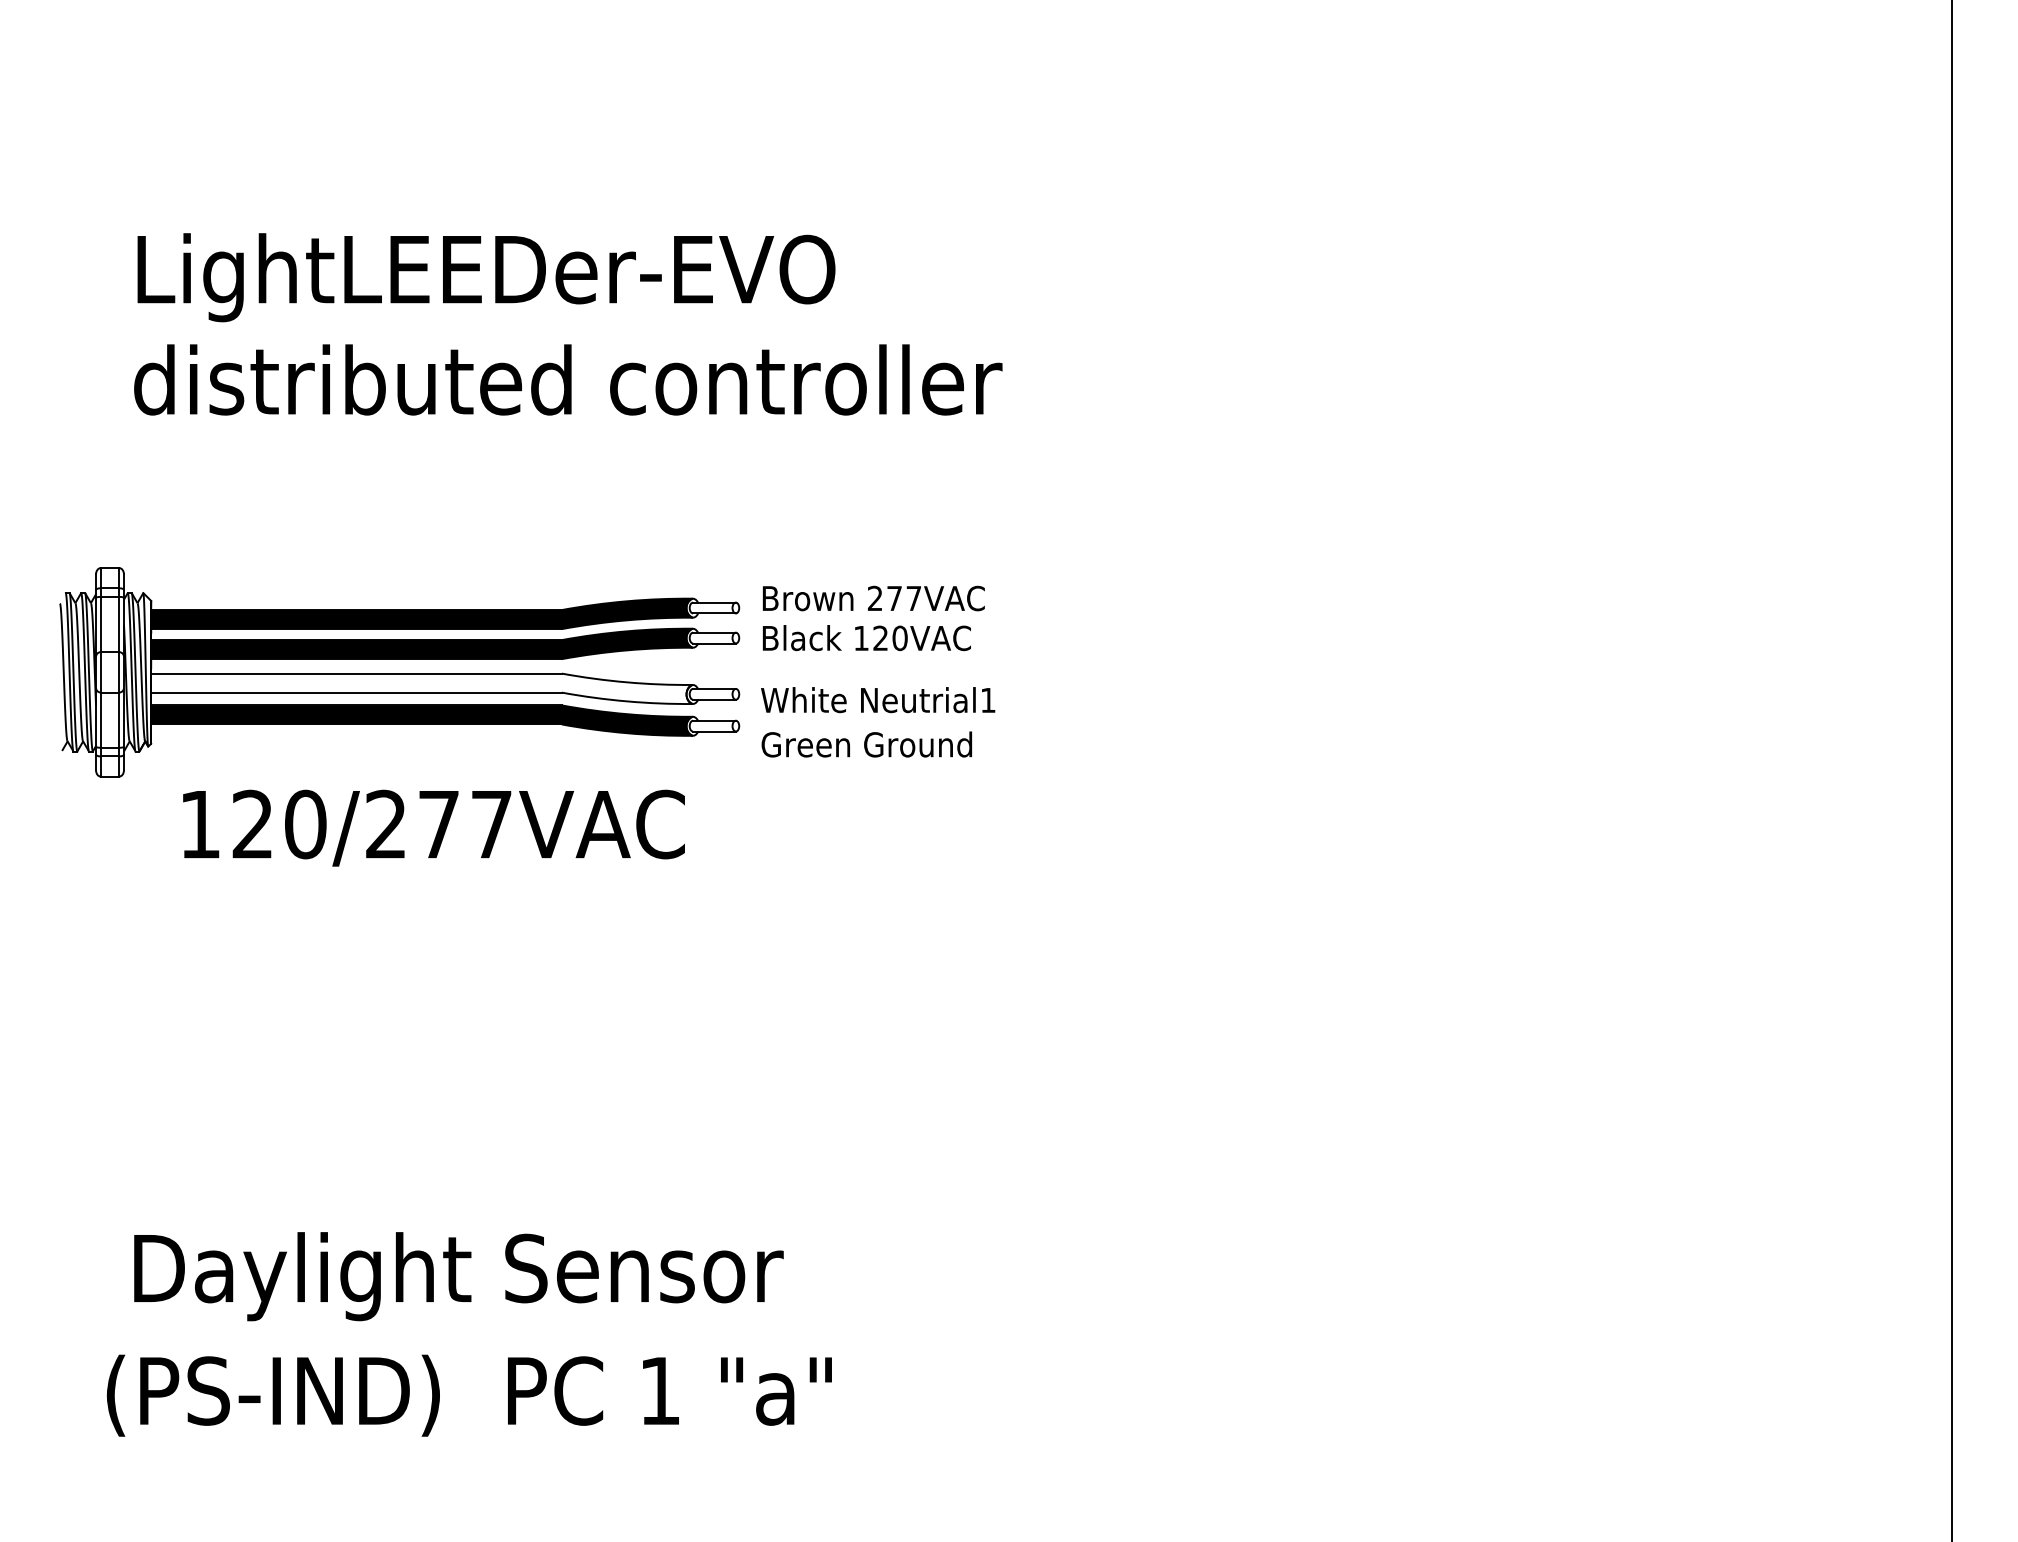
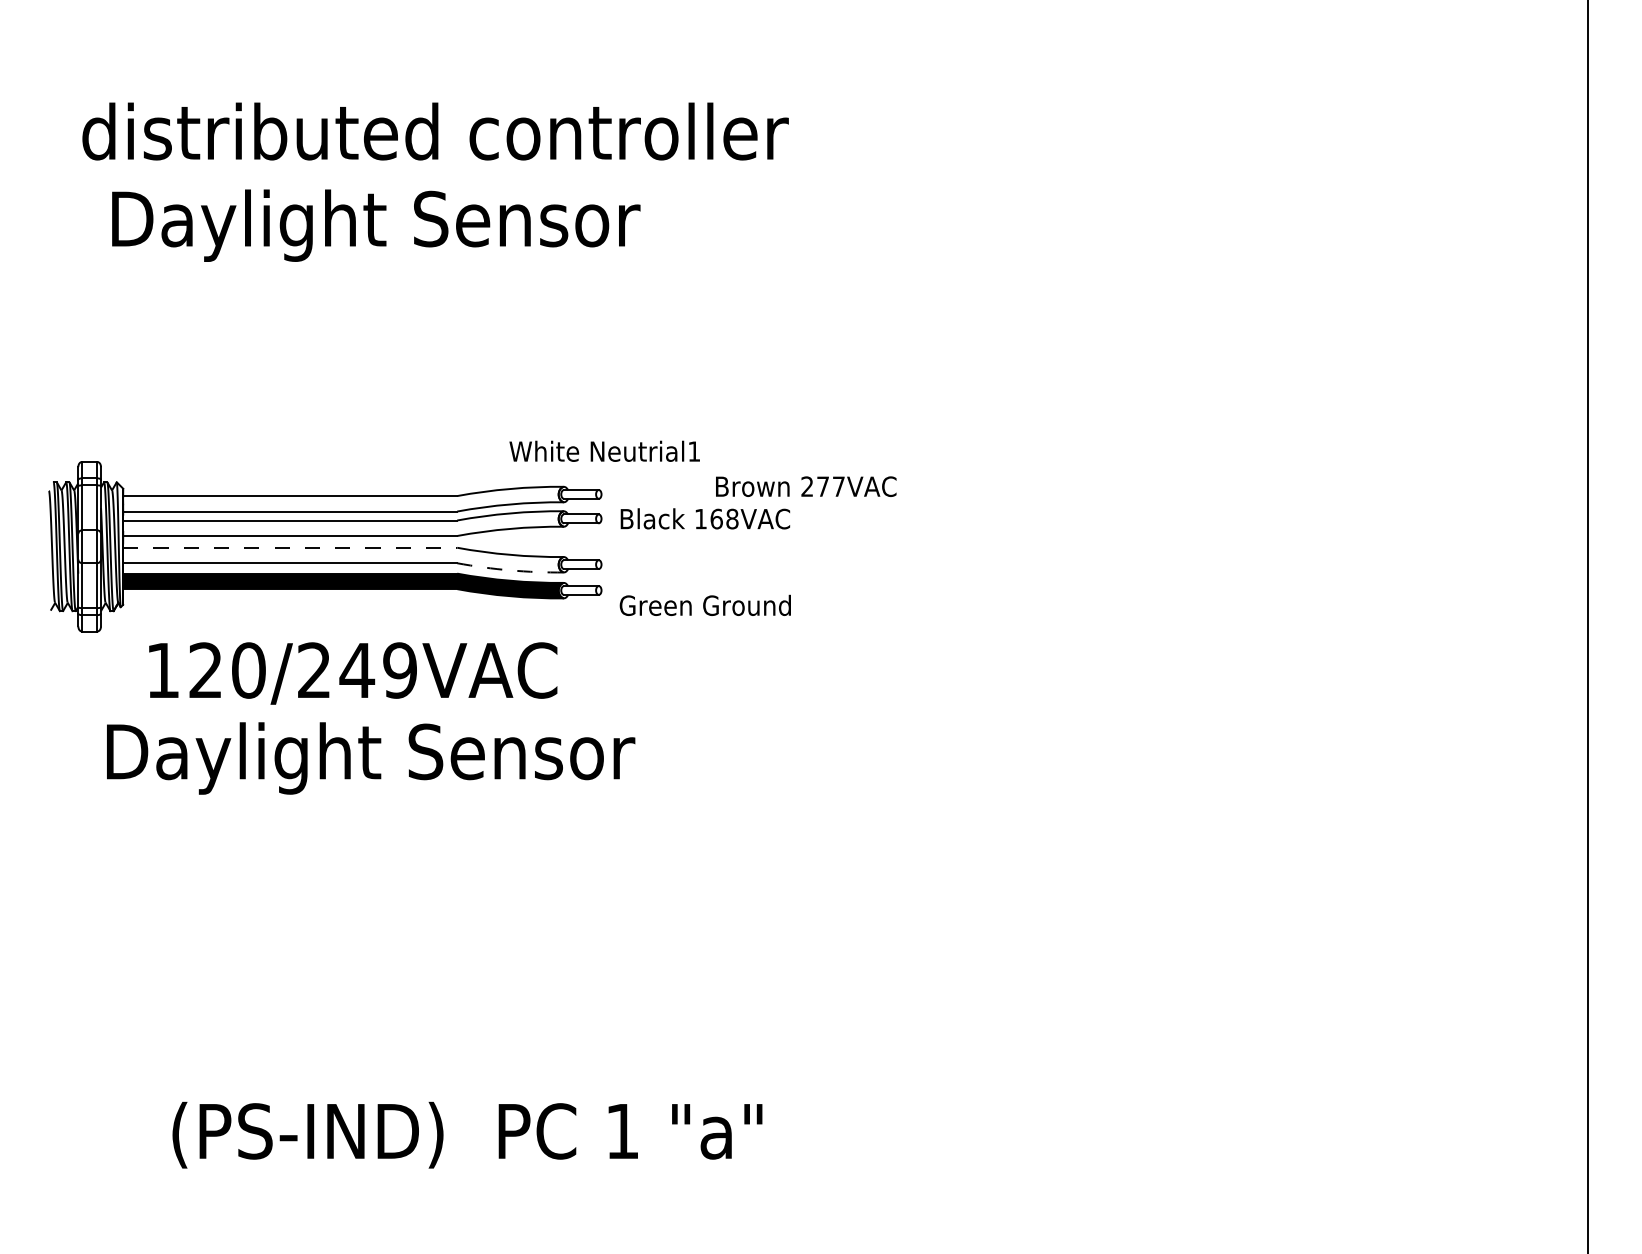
text: (490, 277) -> (399, 225), LightLEEDer-EVO -> Daylight Sensor
text: (568, 379) -> (435, 131), moved
text: (873, 598) -> (805, 486), moved
fill: (421, 613) -> (343, 498), removed
text: (890, 638) -> (724, 519), 120VAC -> 168VAC
fill: (421, 643) -> (343, 523), removed
line: (357, 673) -> (291, 547), solid -> dashed
text: (878, 700) -> (605, 451), moved
arc: (627, 701) -> (510, 570), solid -> dashed
text: (464, 824) -> (378, 670), 120/277VAC -> 120/249VAC
text: (458, 1276) -> (370, 758), moved
text: (469, 1395) -> (467, 1135), moved

